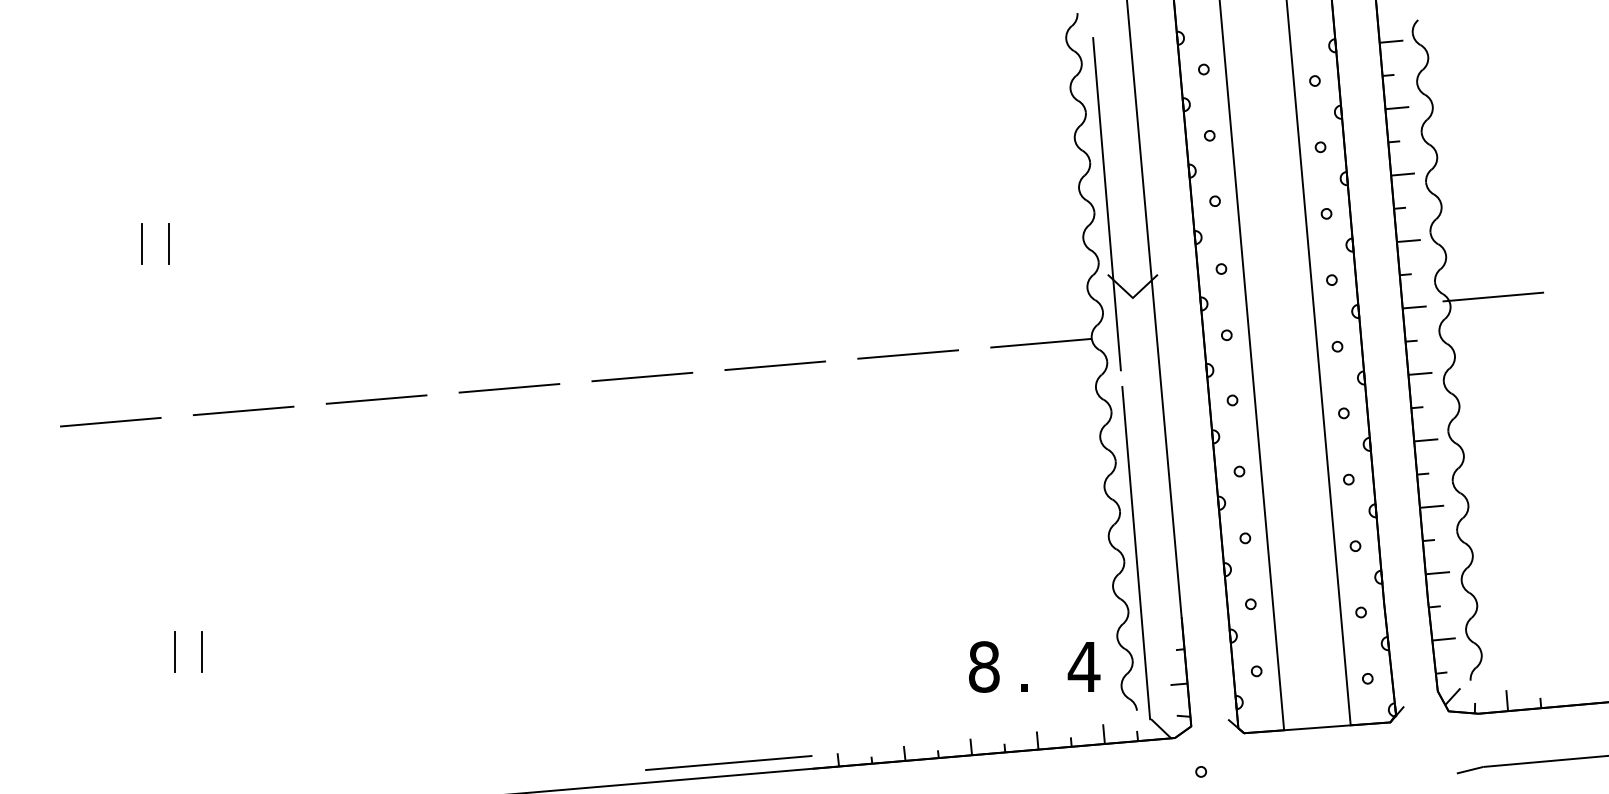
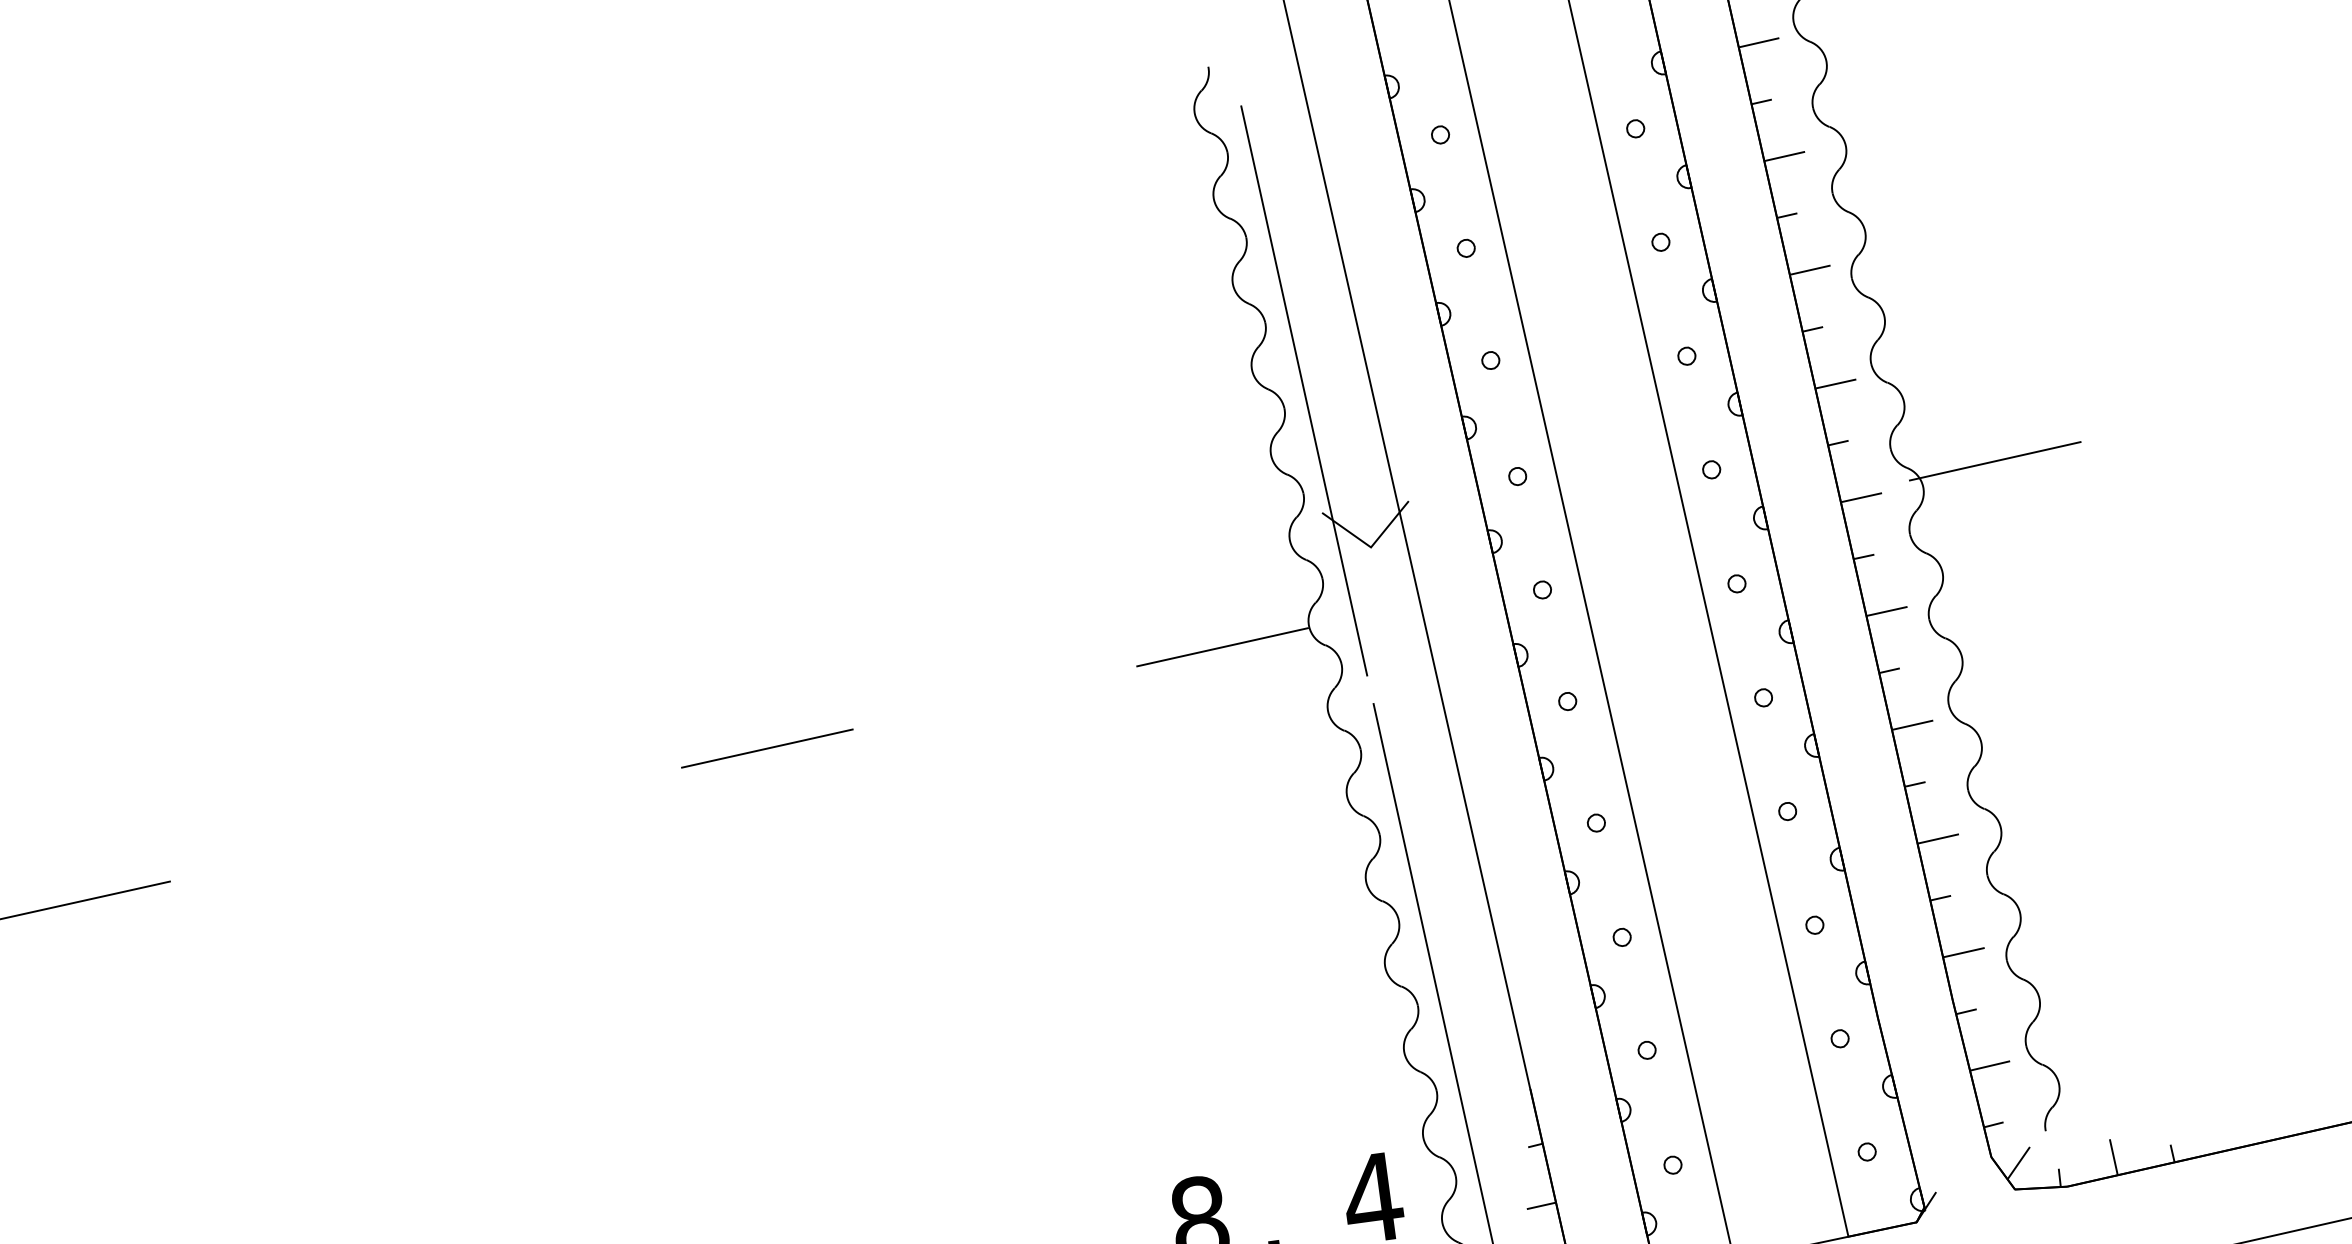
line: (908, 354) -> (995, 697), removed
line: (642, 376) -> (539, 798), removed
line: (509, 388) -> (312, 850), removed

